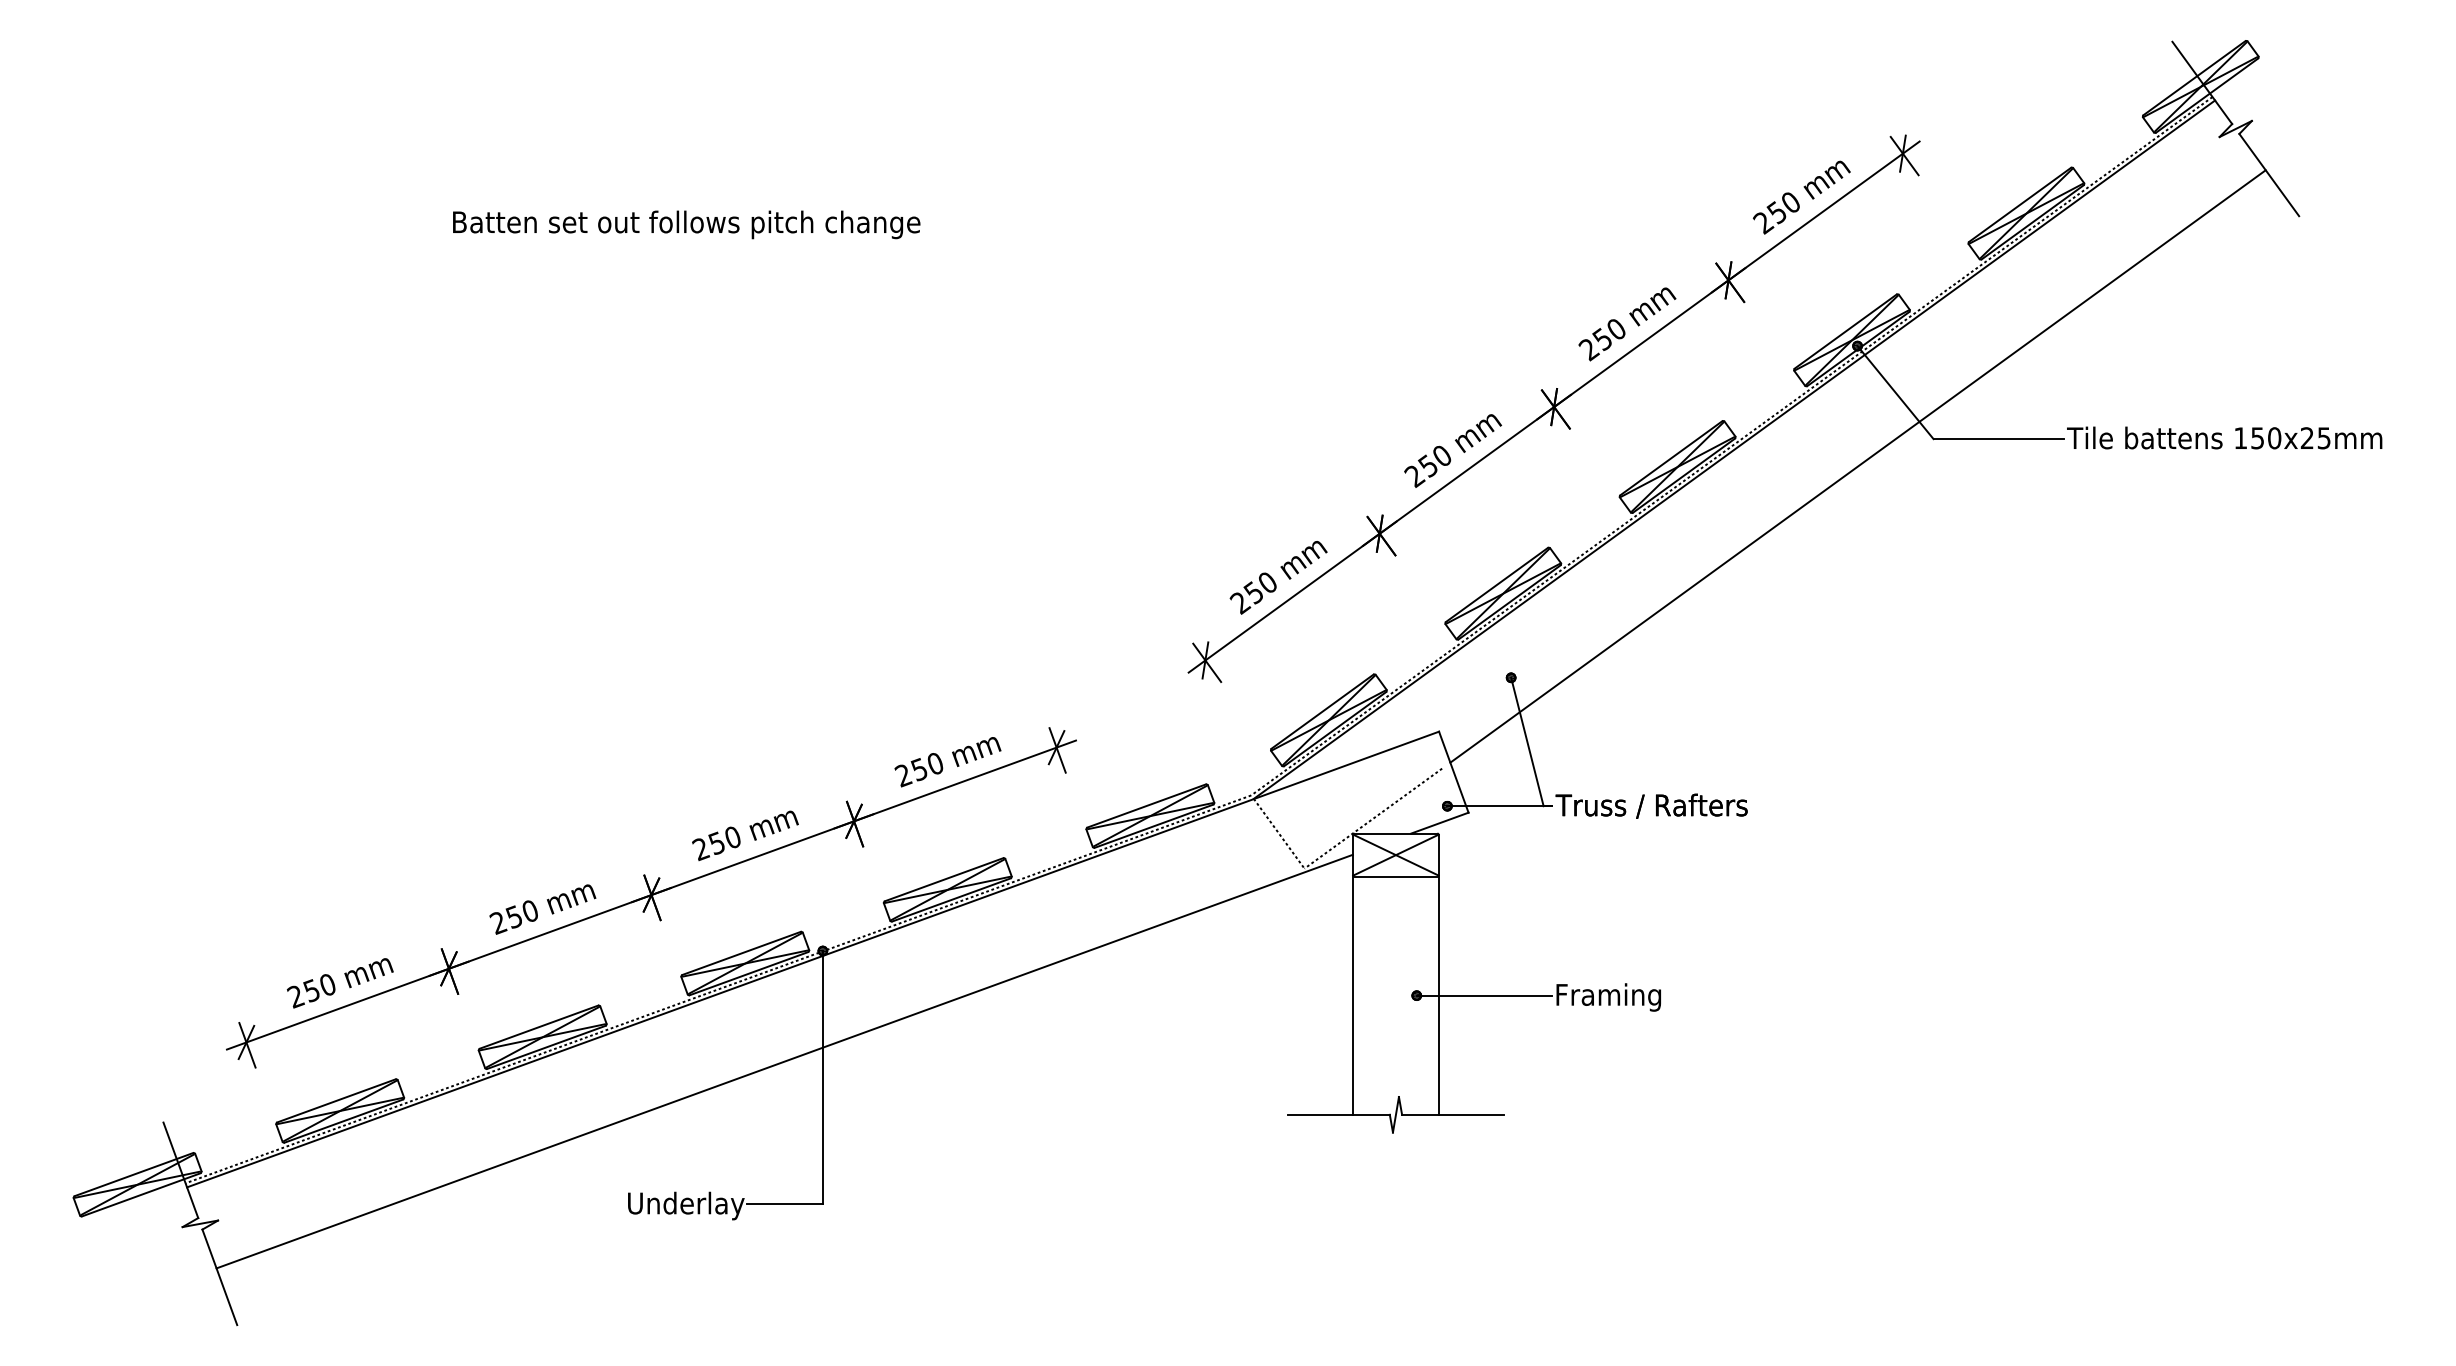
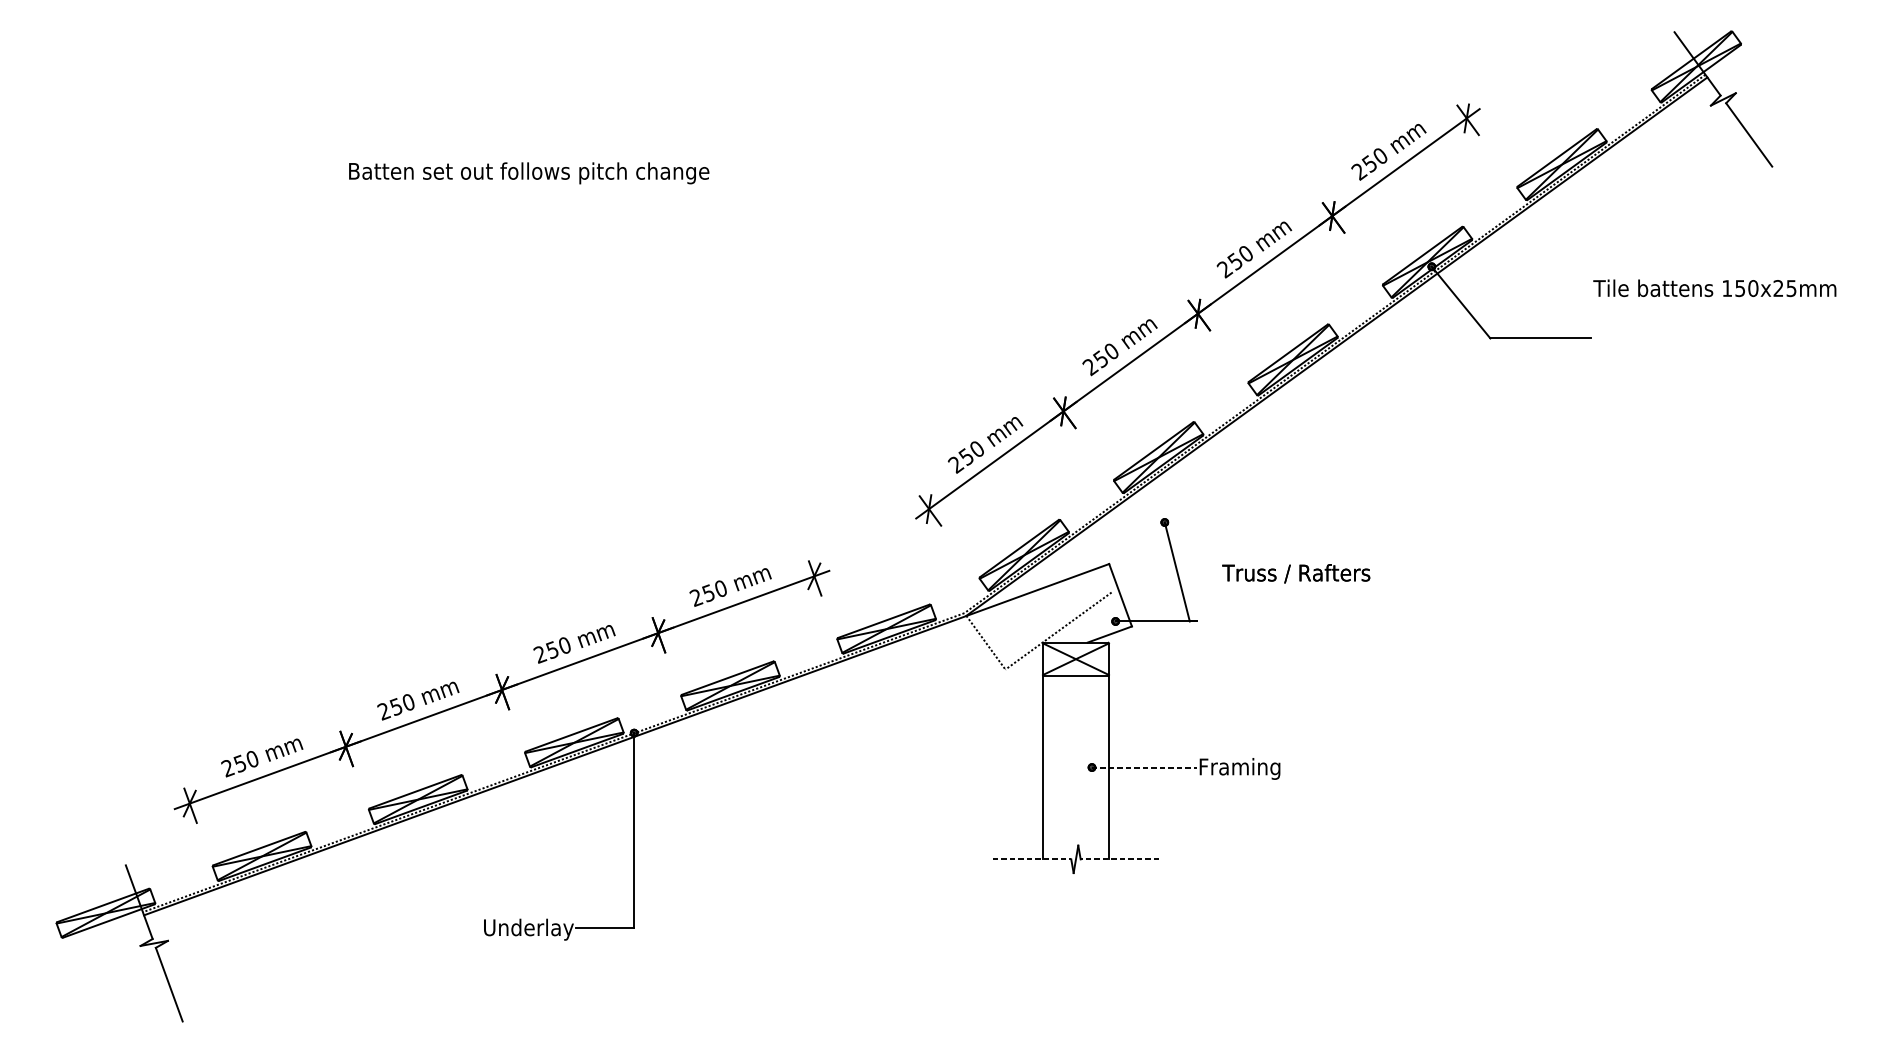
text: (2224, 437) -> (1714, 287), moved
line: (1857, 466) -> (1431, 359), removed
text: (1651, 805) -> (1296, 573), moved
line: (1484, 995) -> (1144, 767), solid -> dashed
line: (784, 1061) -> (604, 818), removed
line: (1339, 1114) -> (1032, 859), solid -> dashed
line: (1452, 1114) -> (1119, 859), solid -> dashed

